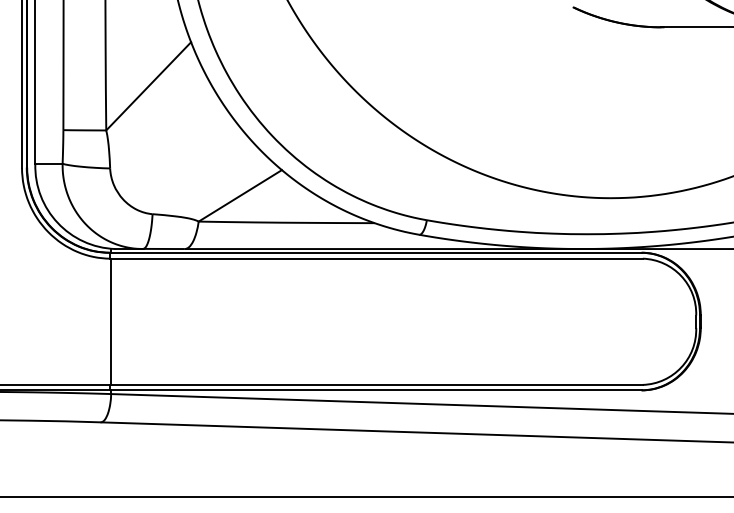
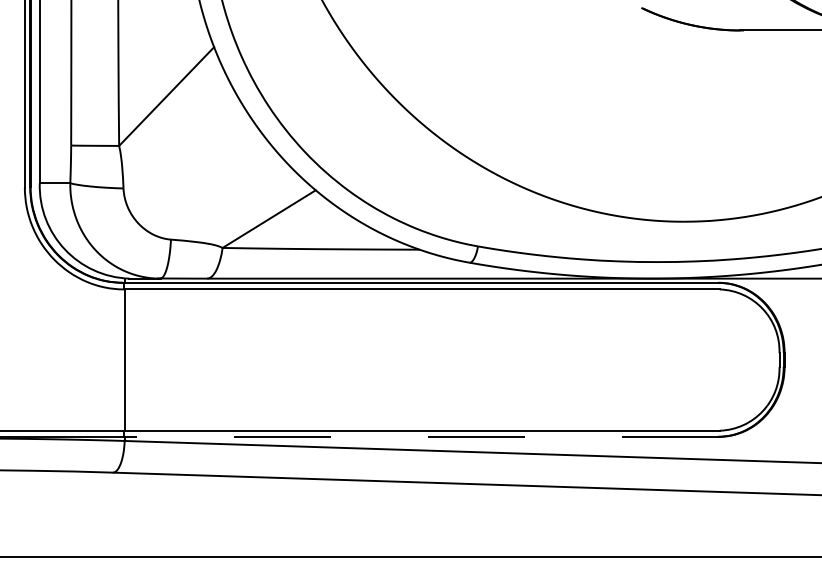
line: (376, 390) -> (421, 436), solid -> dashed

